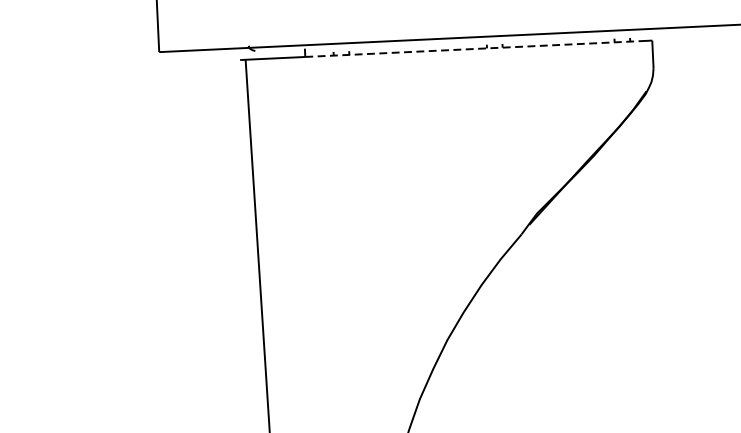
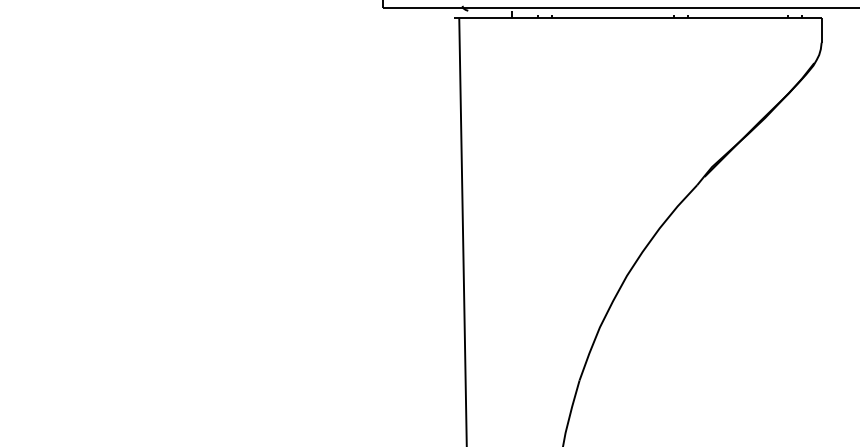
line: (474, 49) -> (663, 18), dashed -> solid

